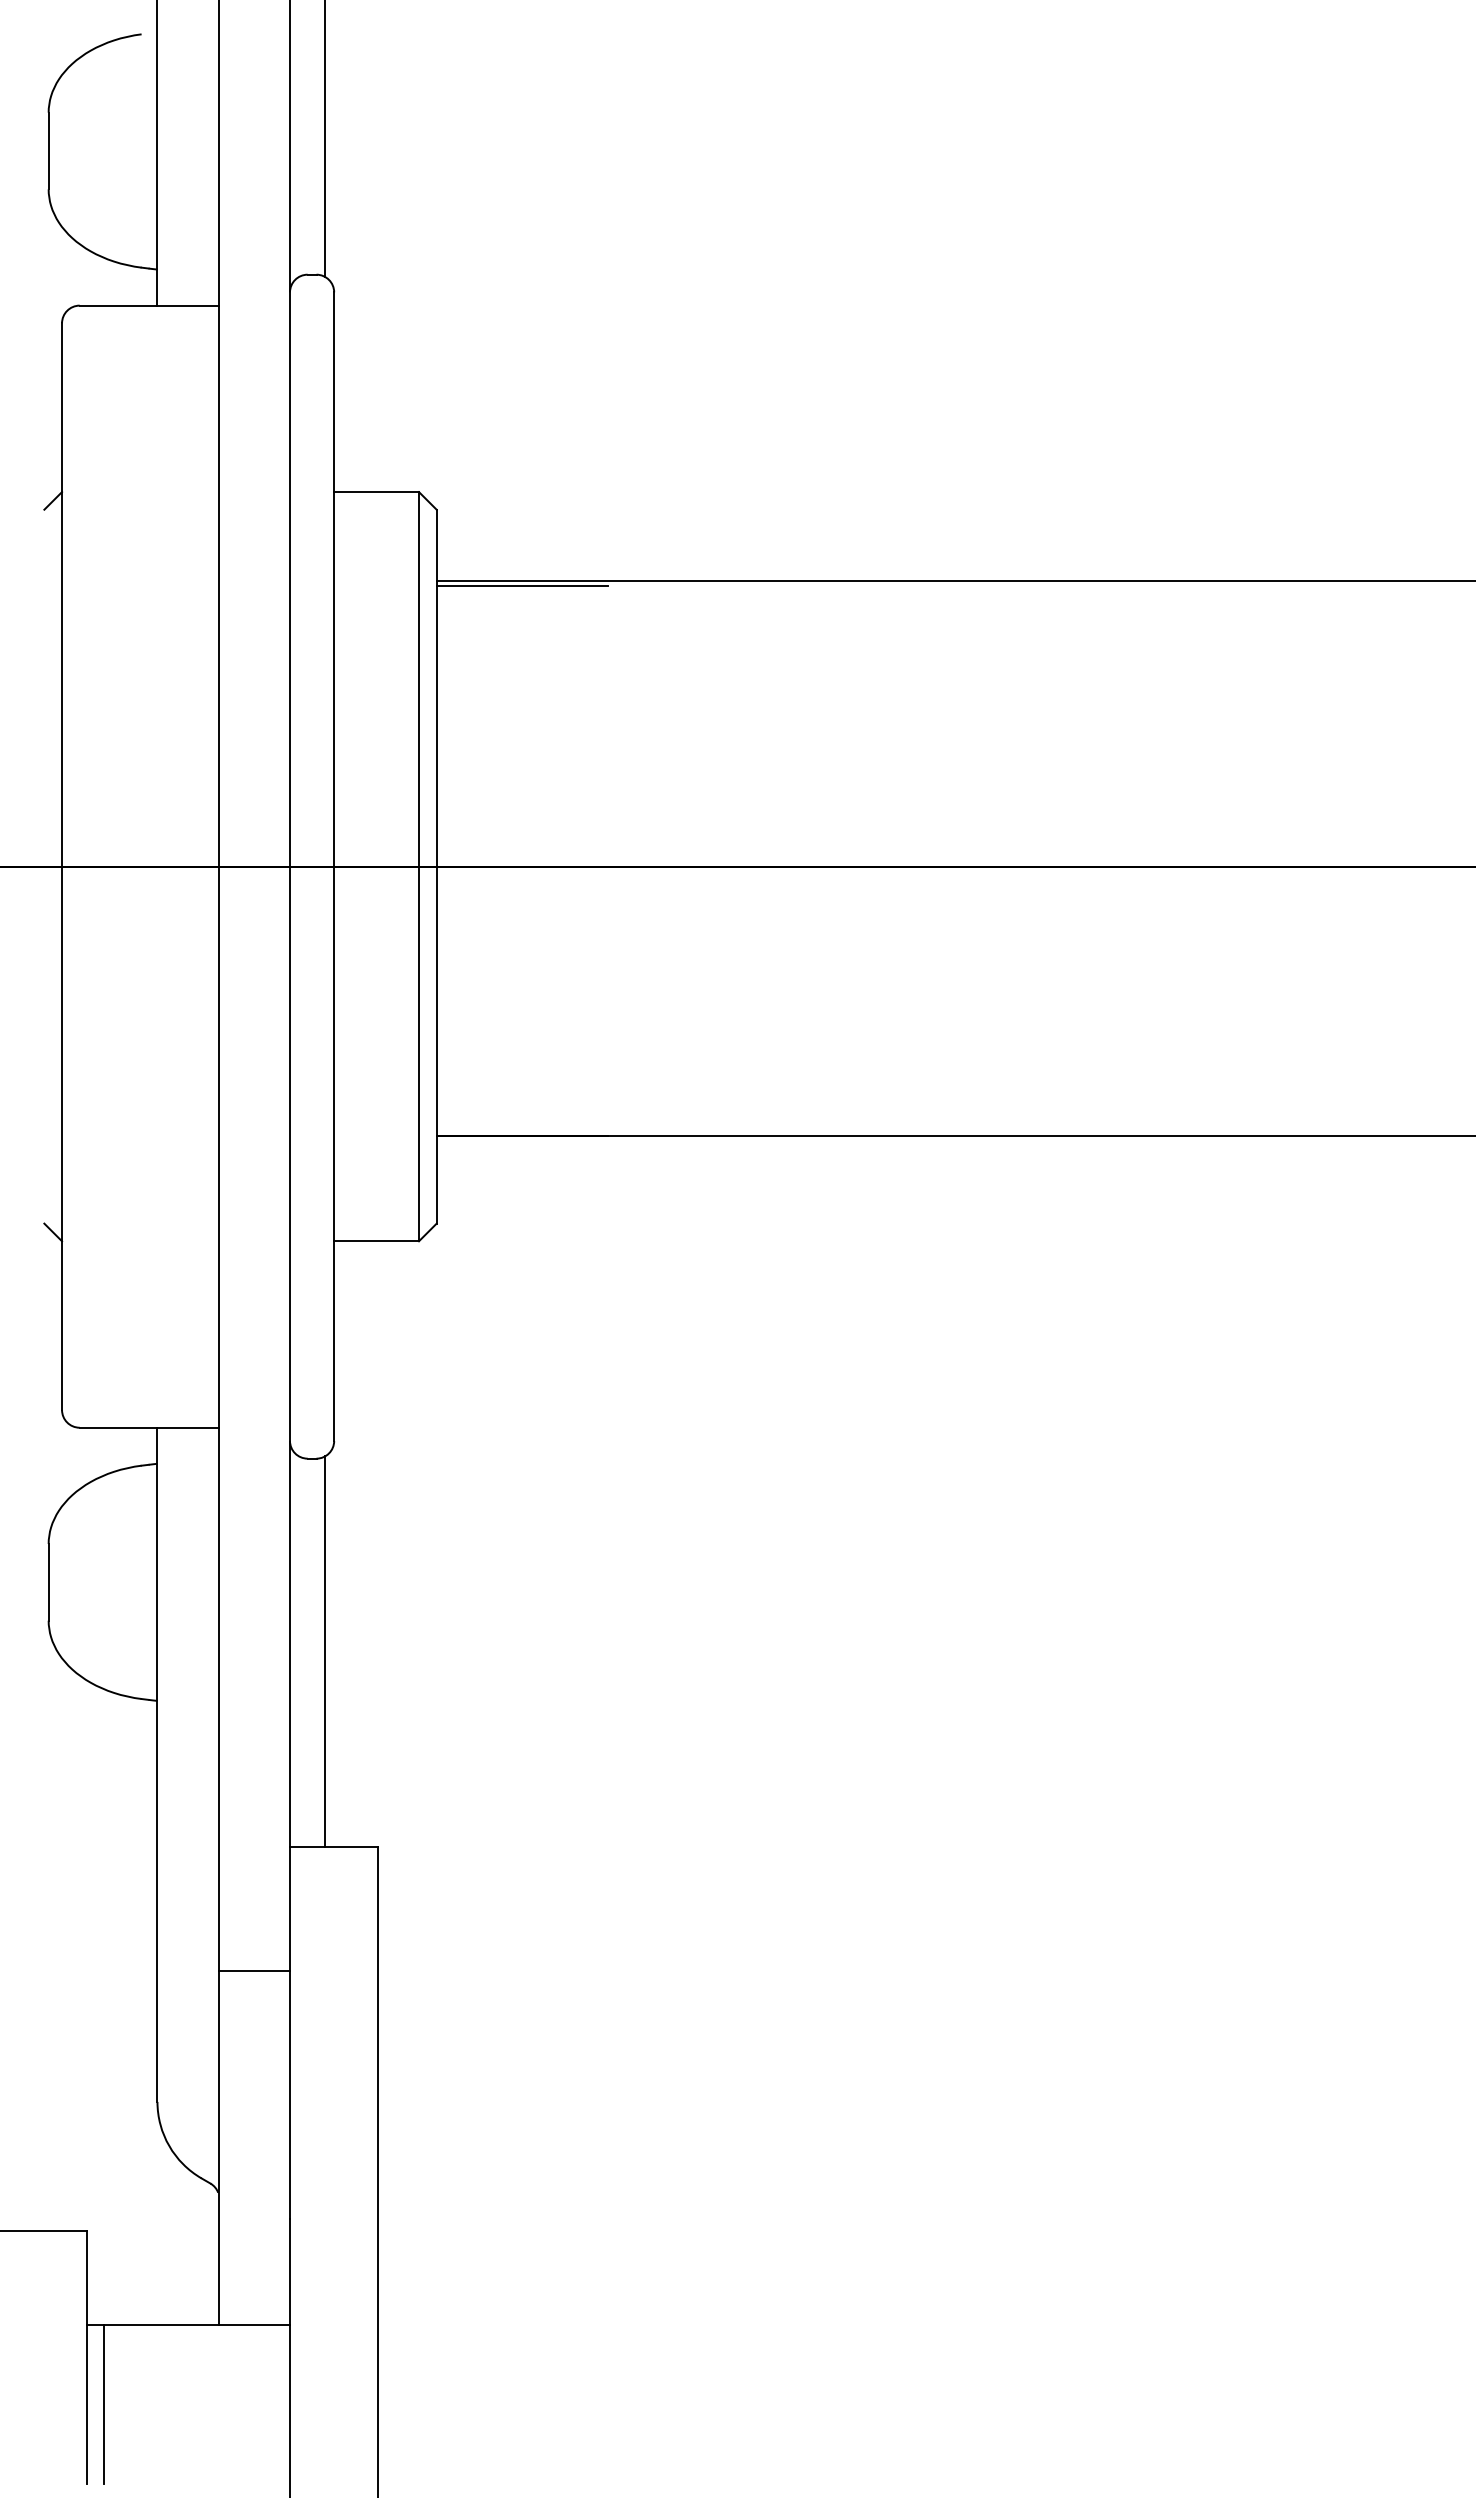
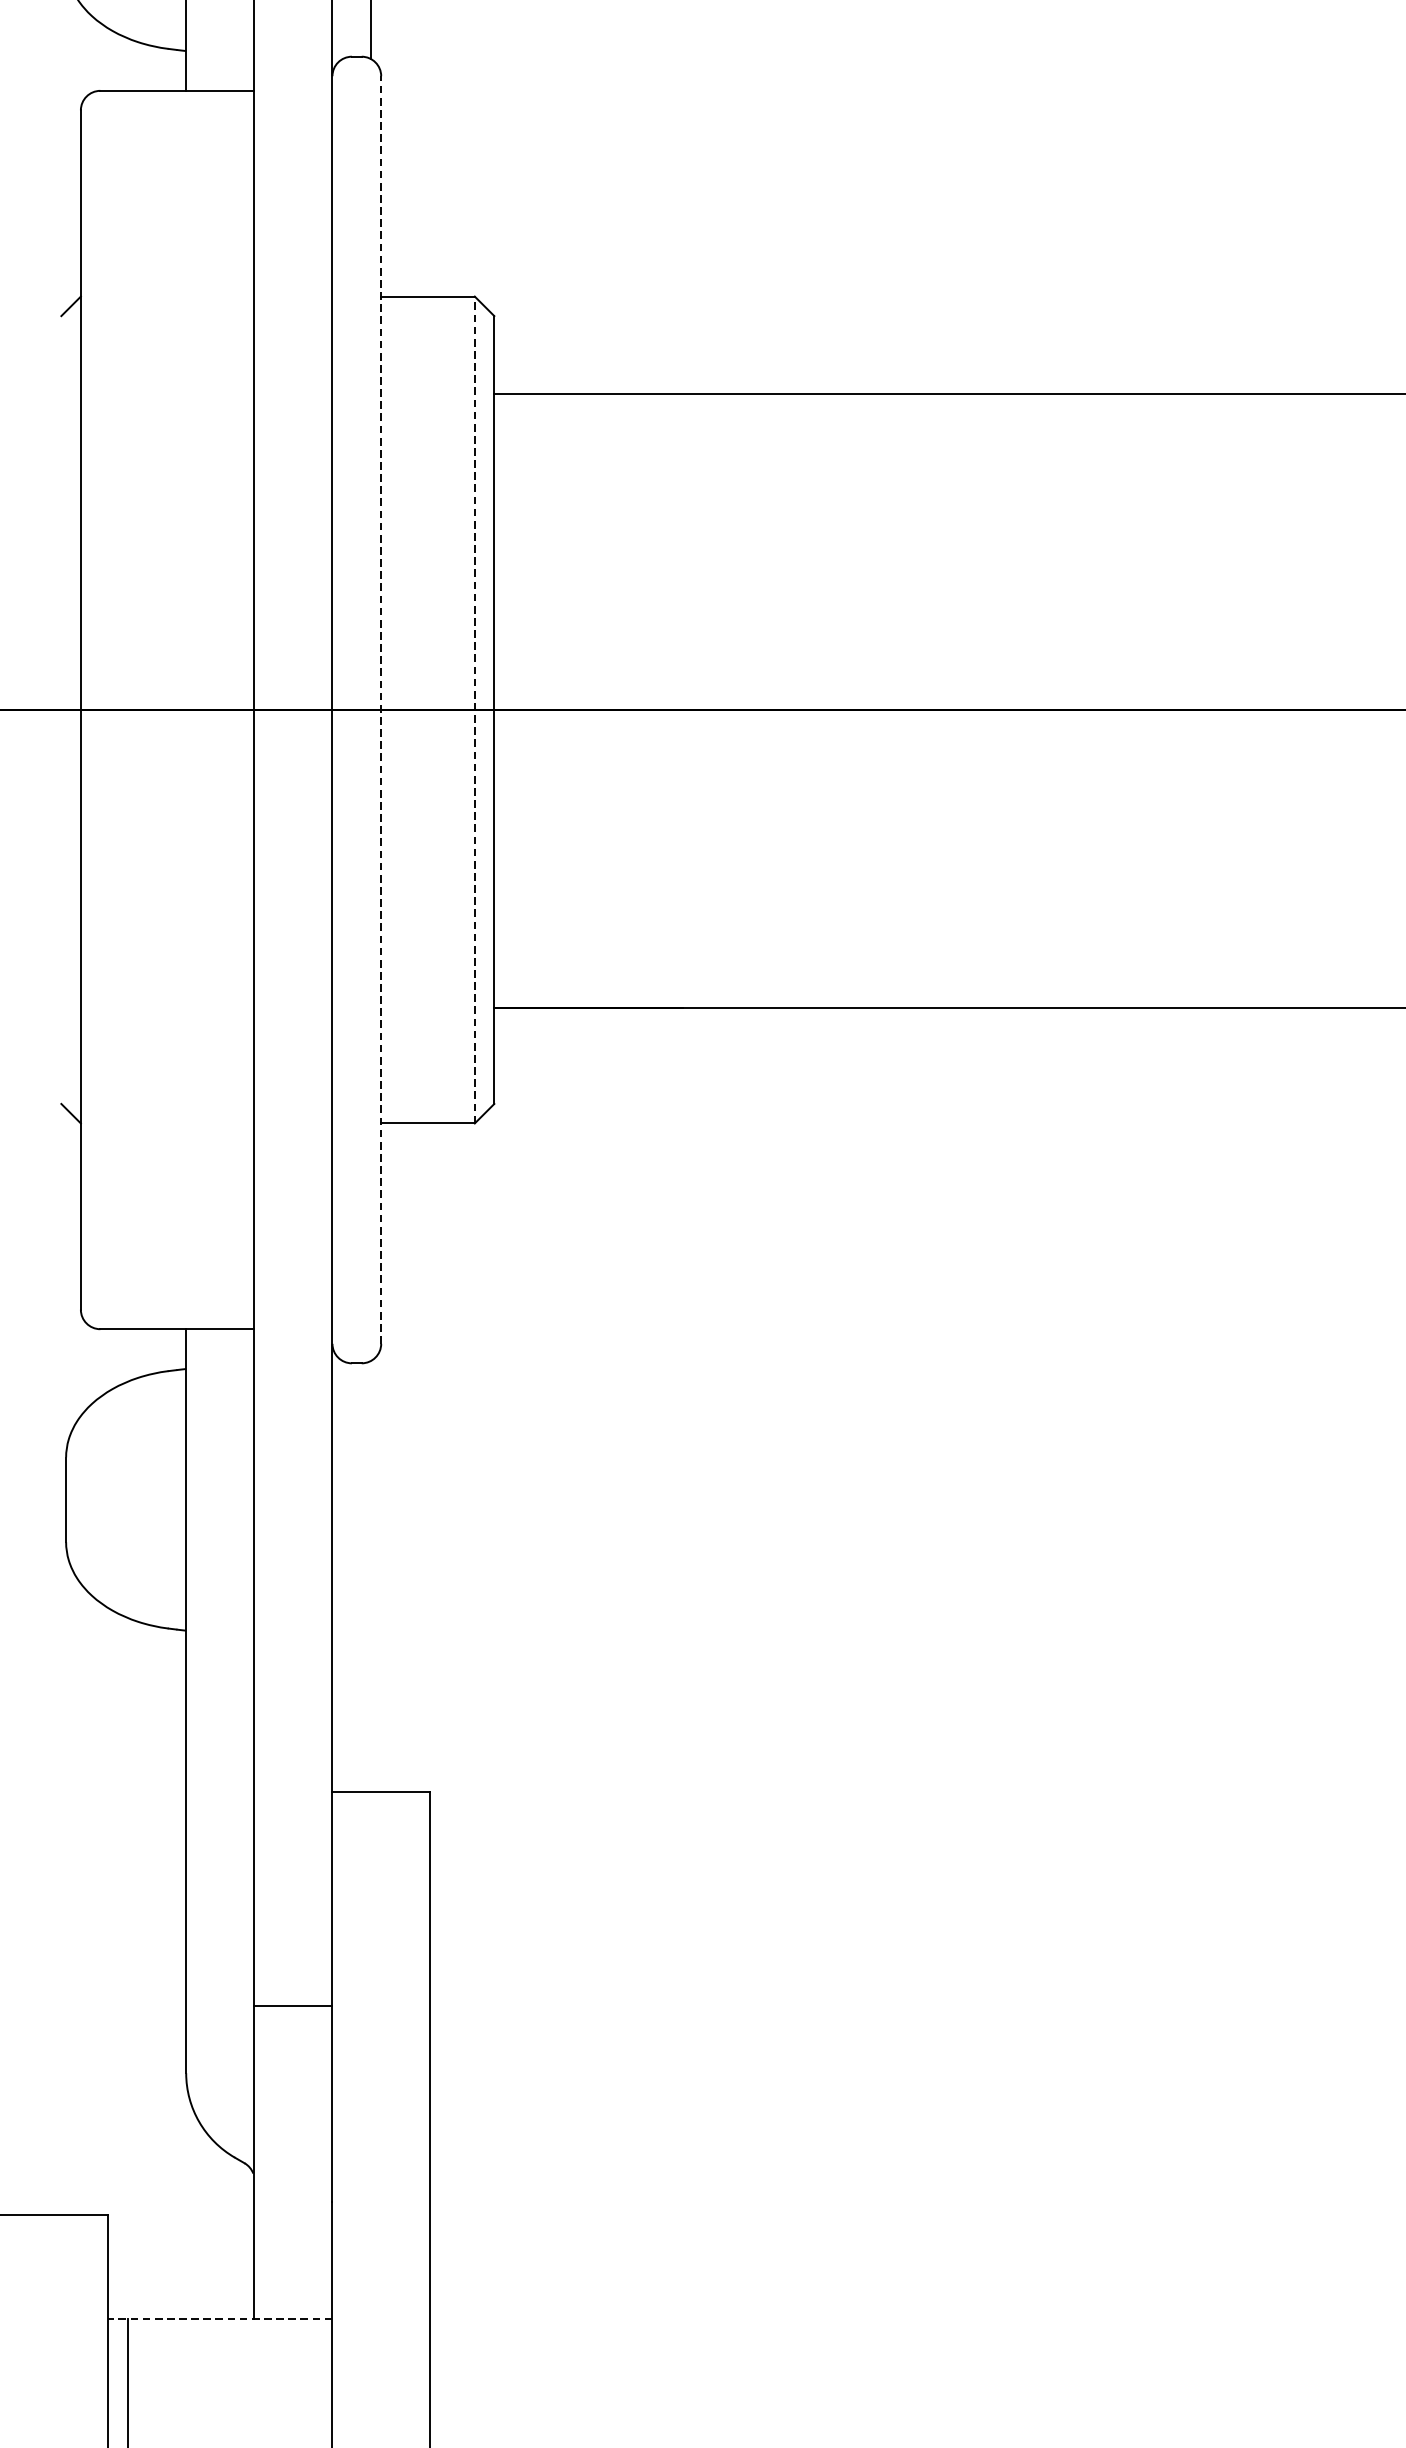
line: (522, 586) -> (589, 400), removed
line: (334, 866) -> (381, 709), solid -> dashed
line: (419, 866) -> (475, 709), solid -> dashed
line: (325, 1651) -> (371, 1576), removed
line: (254, 1971) -> (293, 2006), moved
line: (188, 2324) -> (220, 2318), solid -> dashed

